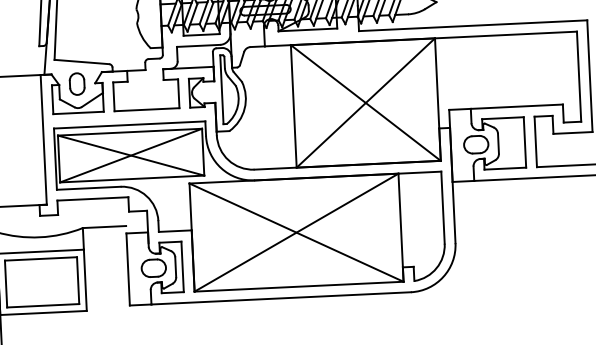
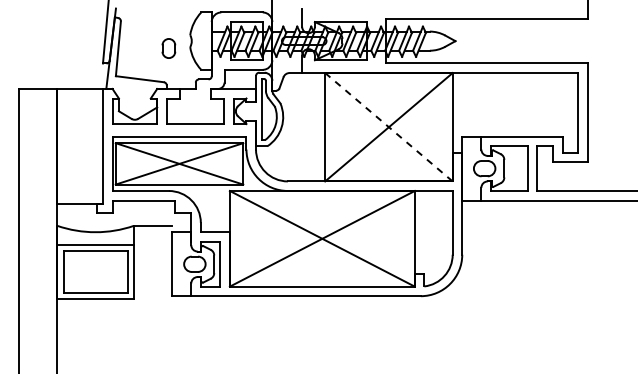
part: (76, 84) -> (168, 48), moved
line: (365, 103) -> (388, 127), solid -> dashed

